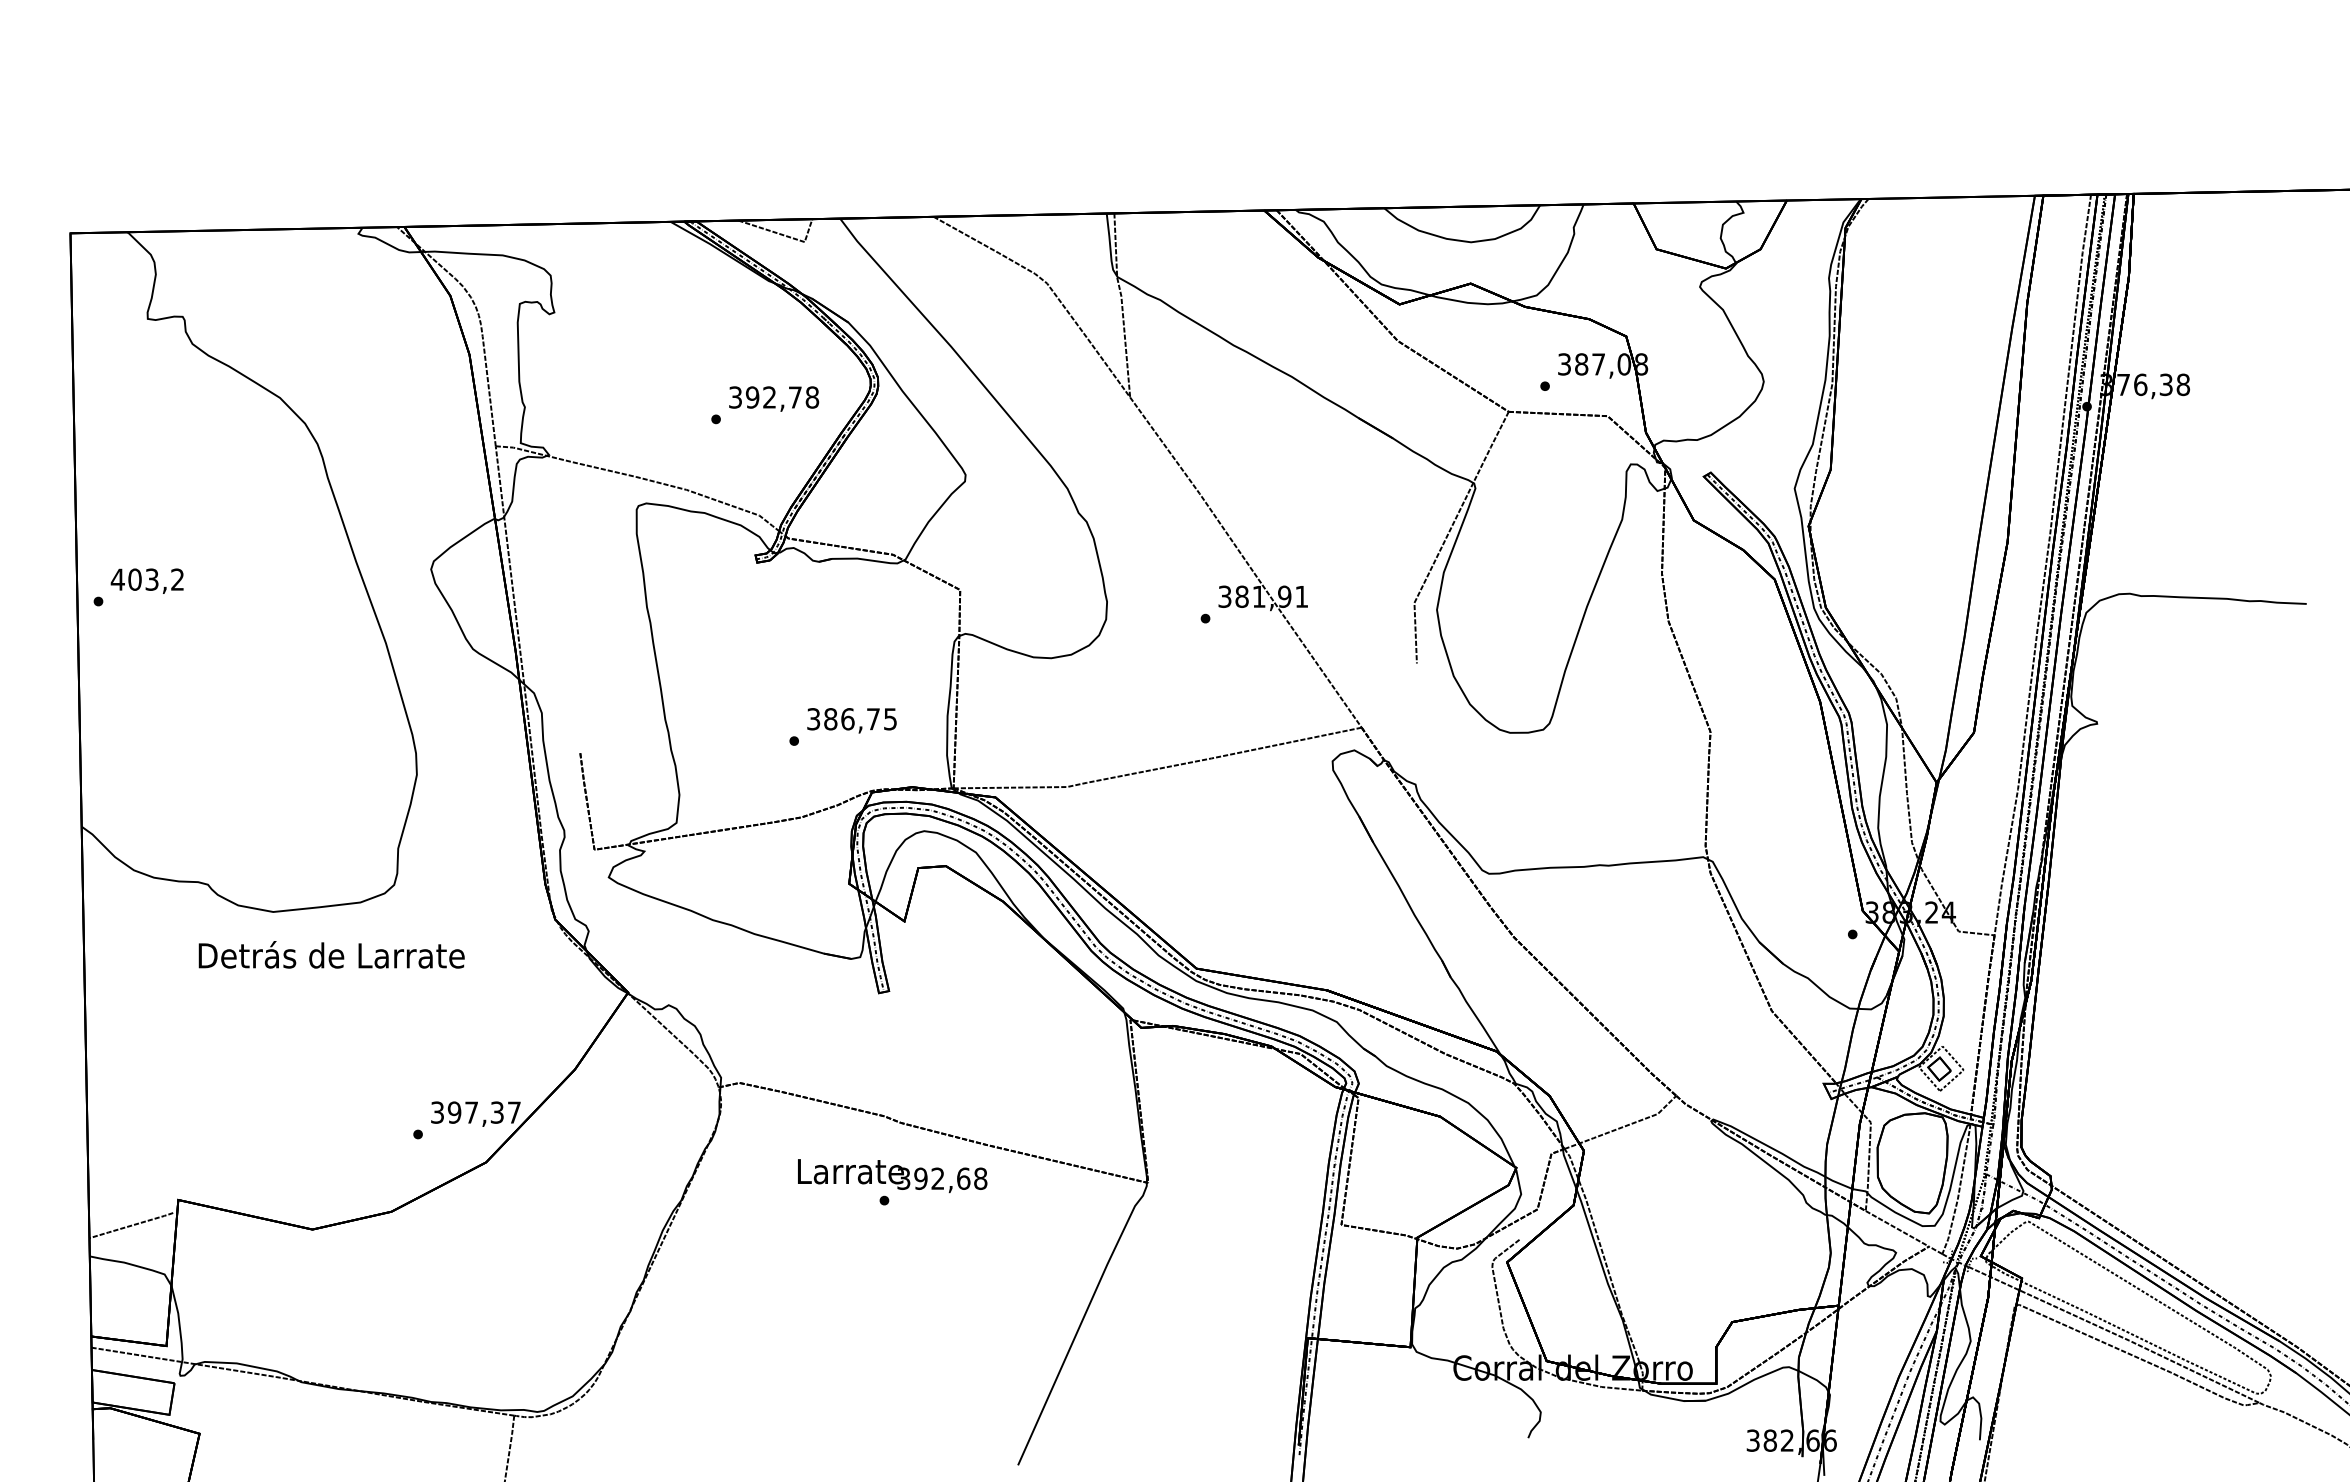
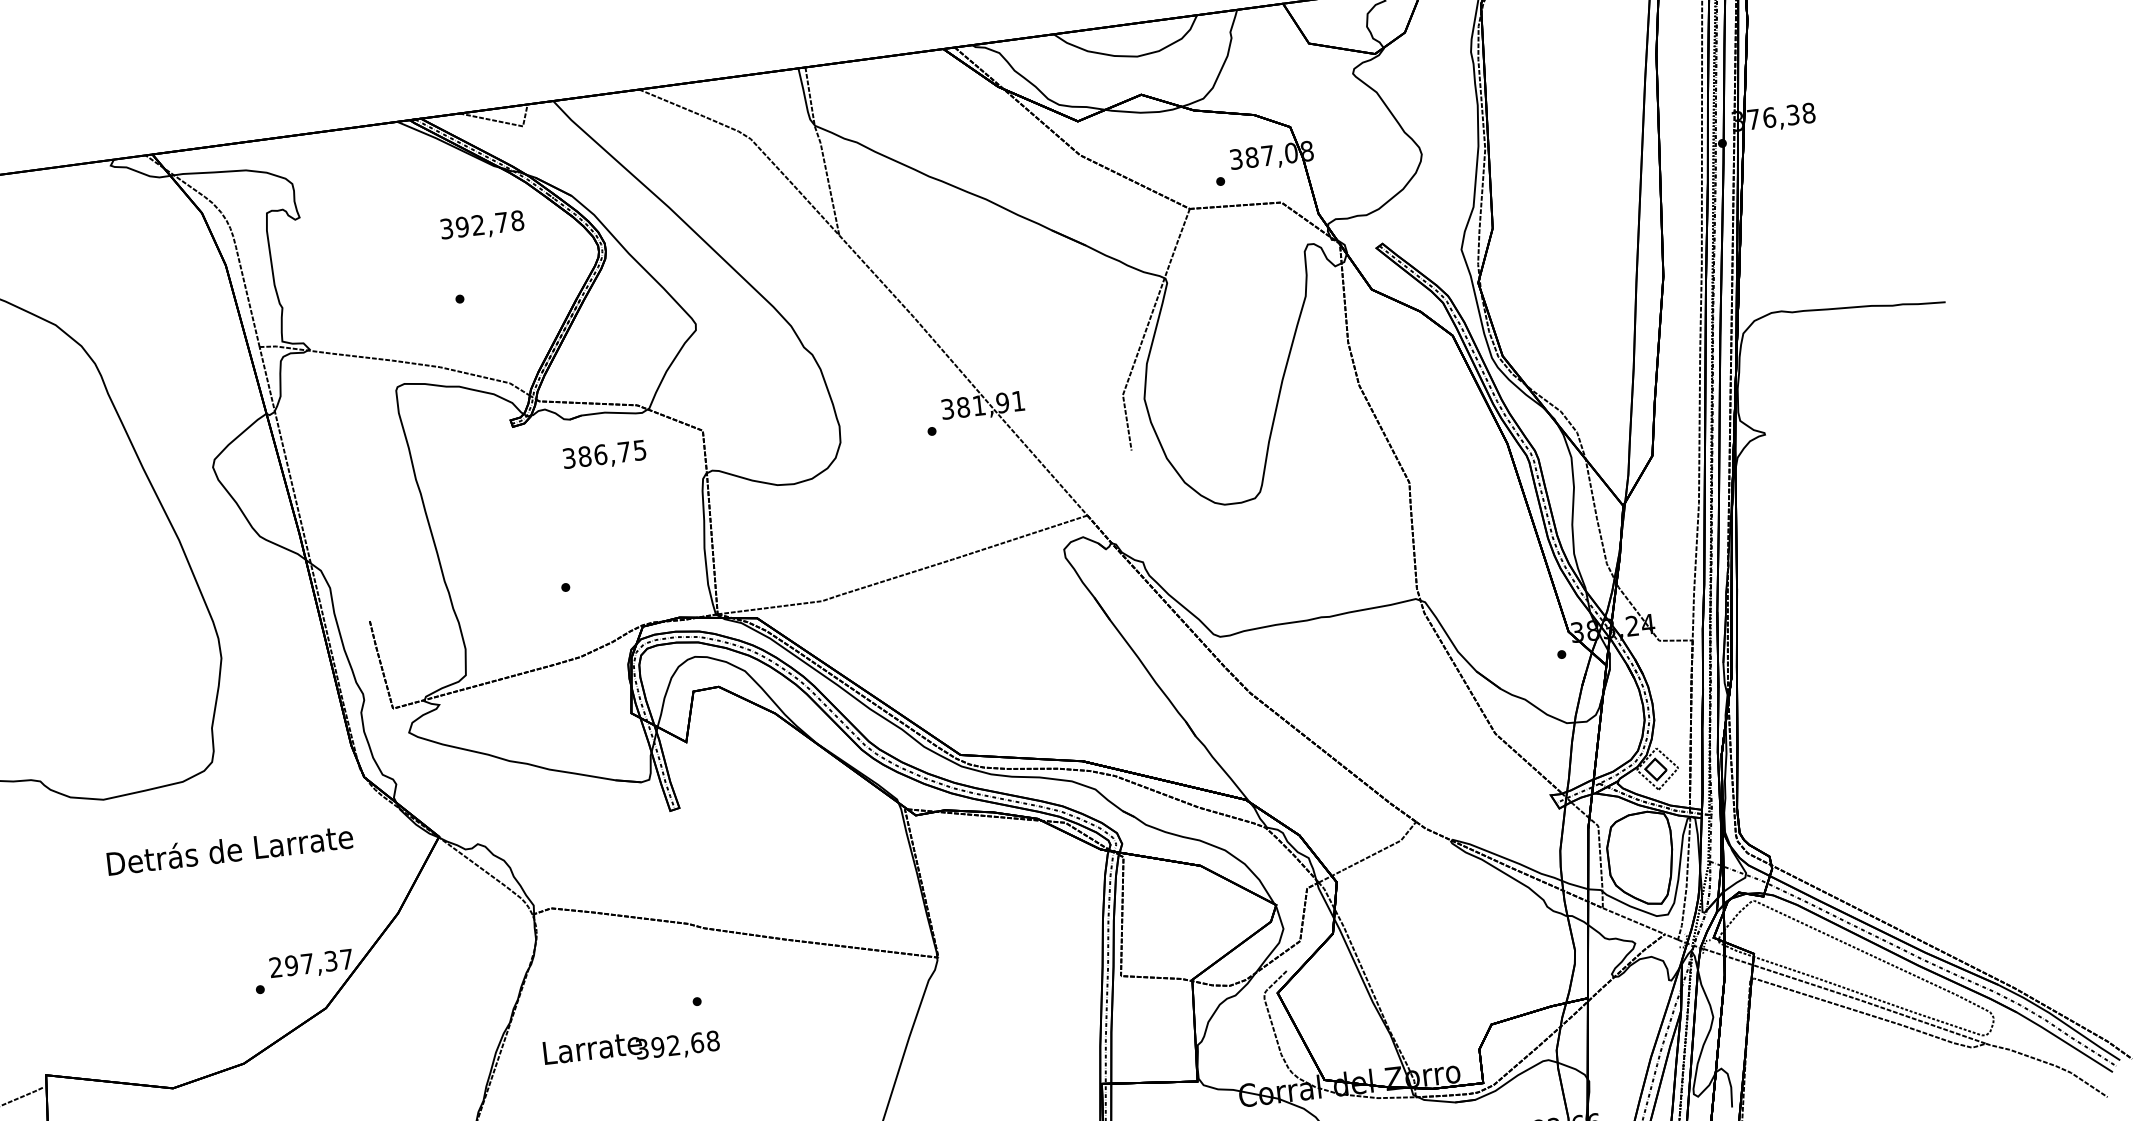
text: (774, 398) -> (482, 225), moved
text: (851, 720) -> (604, 455), moved
text: (331, 954) -> (229, 849), moved
text: (437, 1112) -> (275, 967), 397,37 -> 297,37
text: (892, 1176) -> (631, 1048), moved

